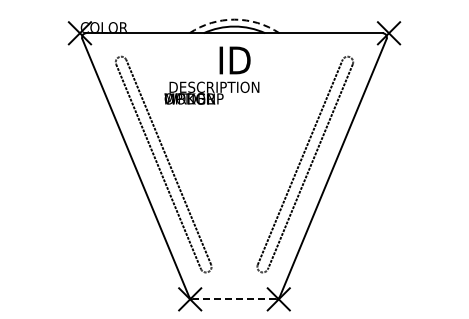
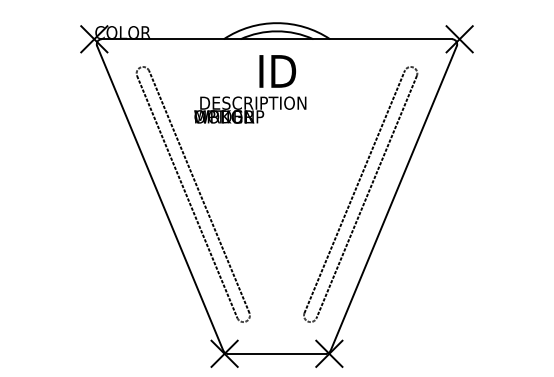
arc: (234, 19) -> (277, 22), dashed -> solid
line: (234, 299) -> (277, 354), dashed -> solid

